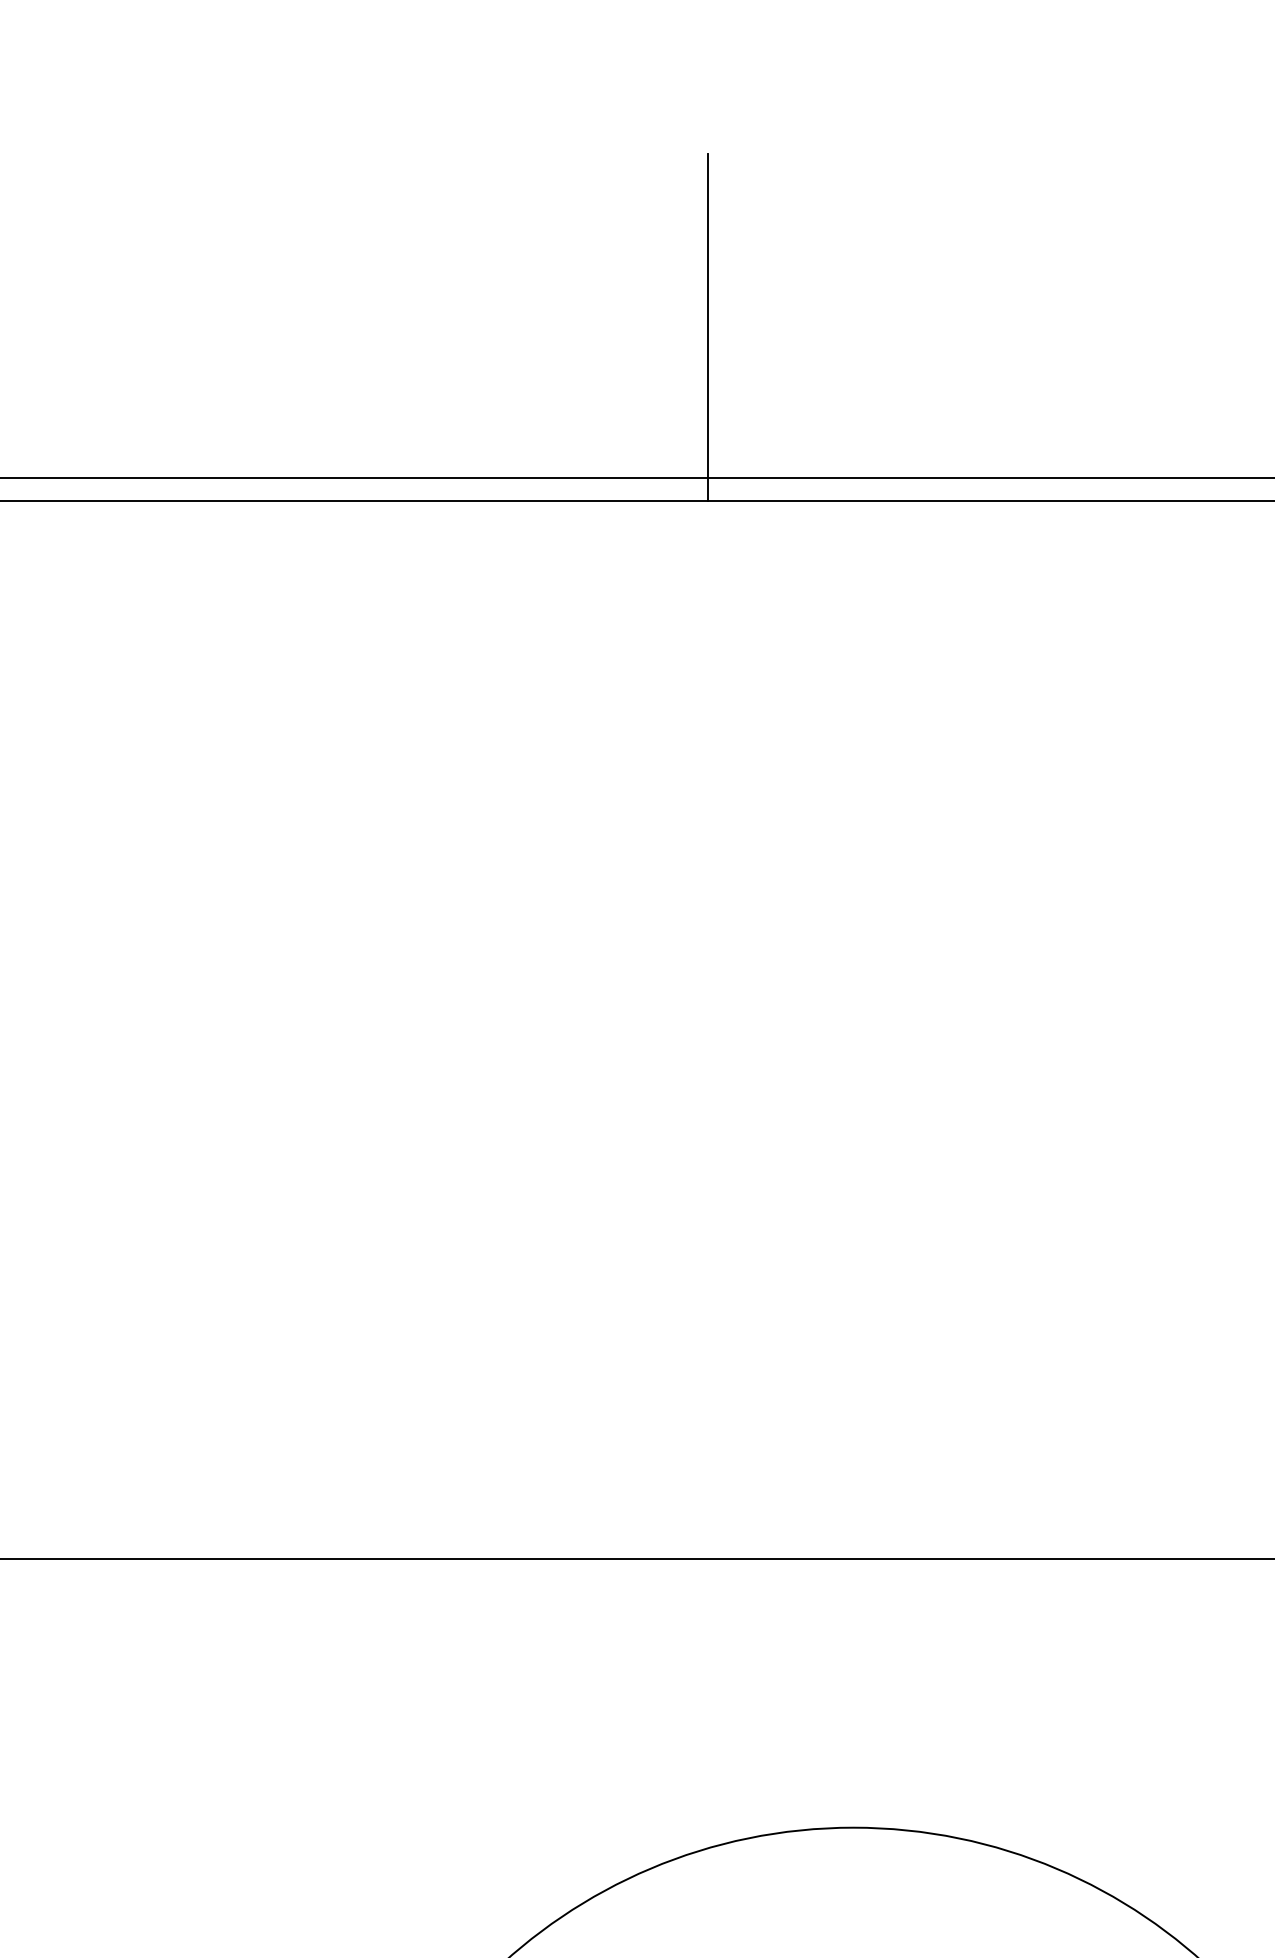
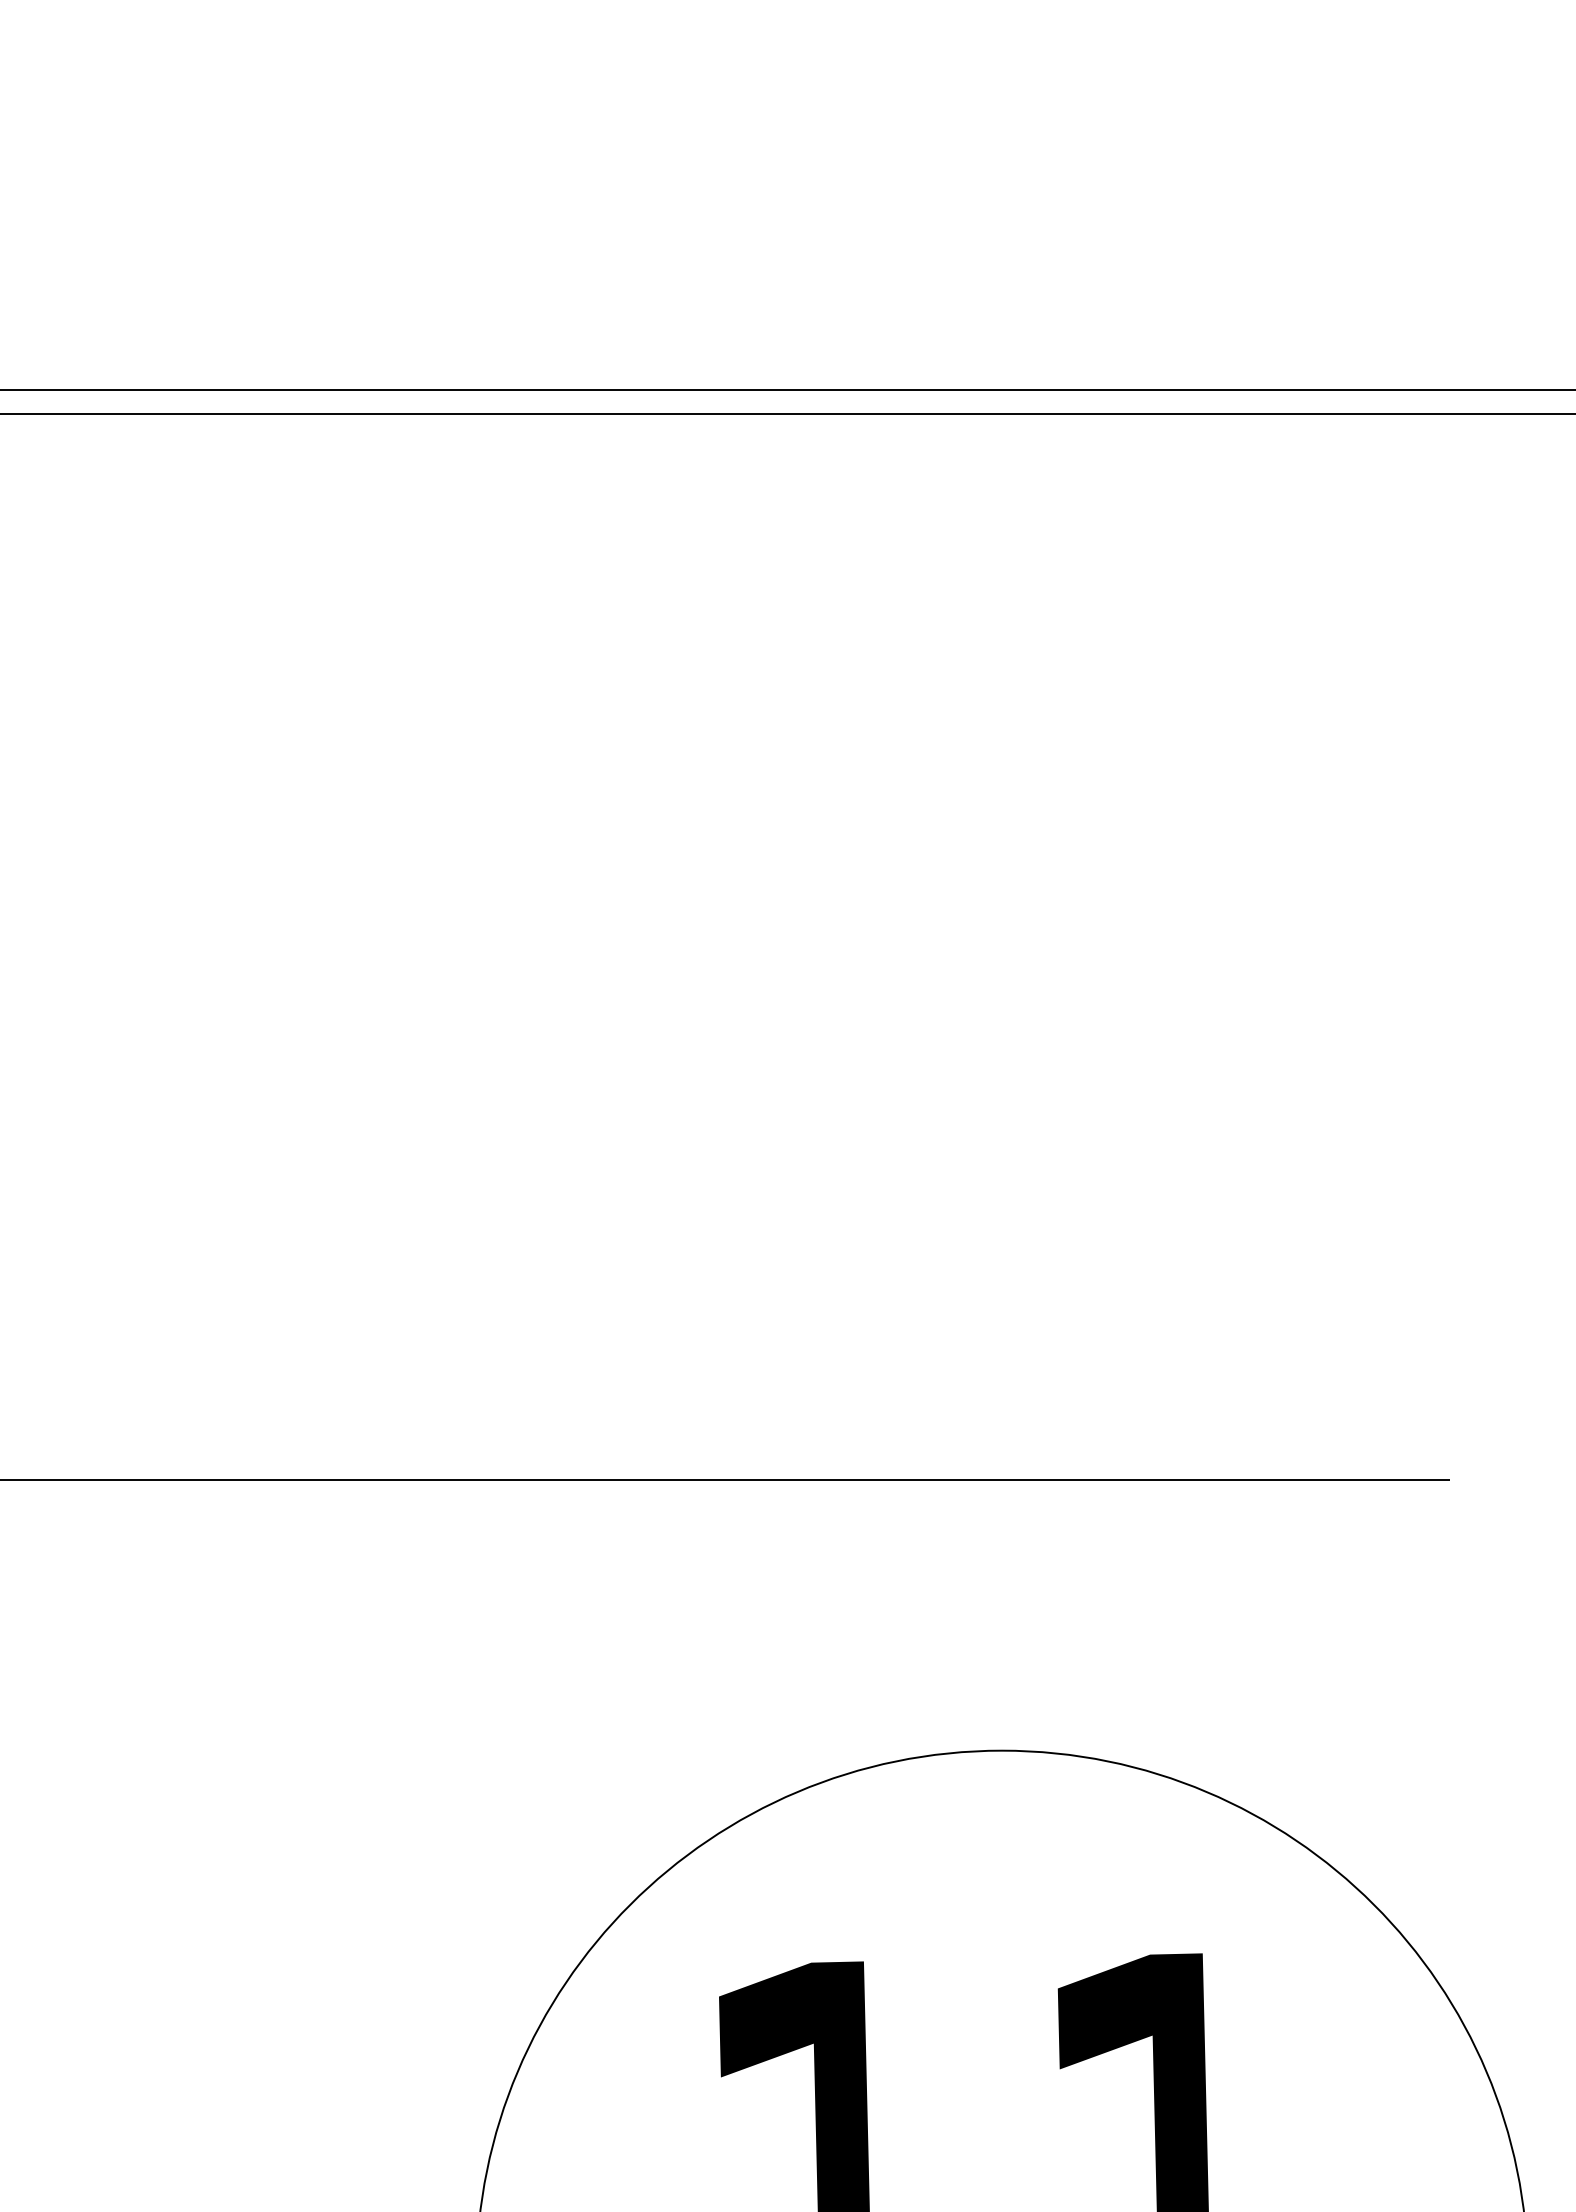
line: (708, 327) -> (855, 238), removed

